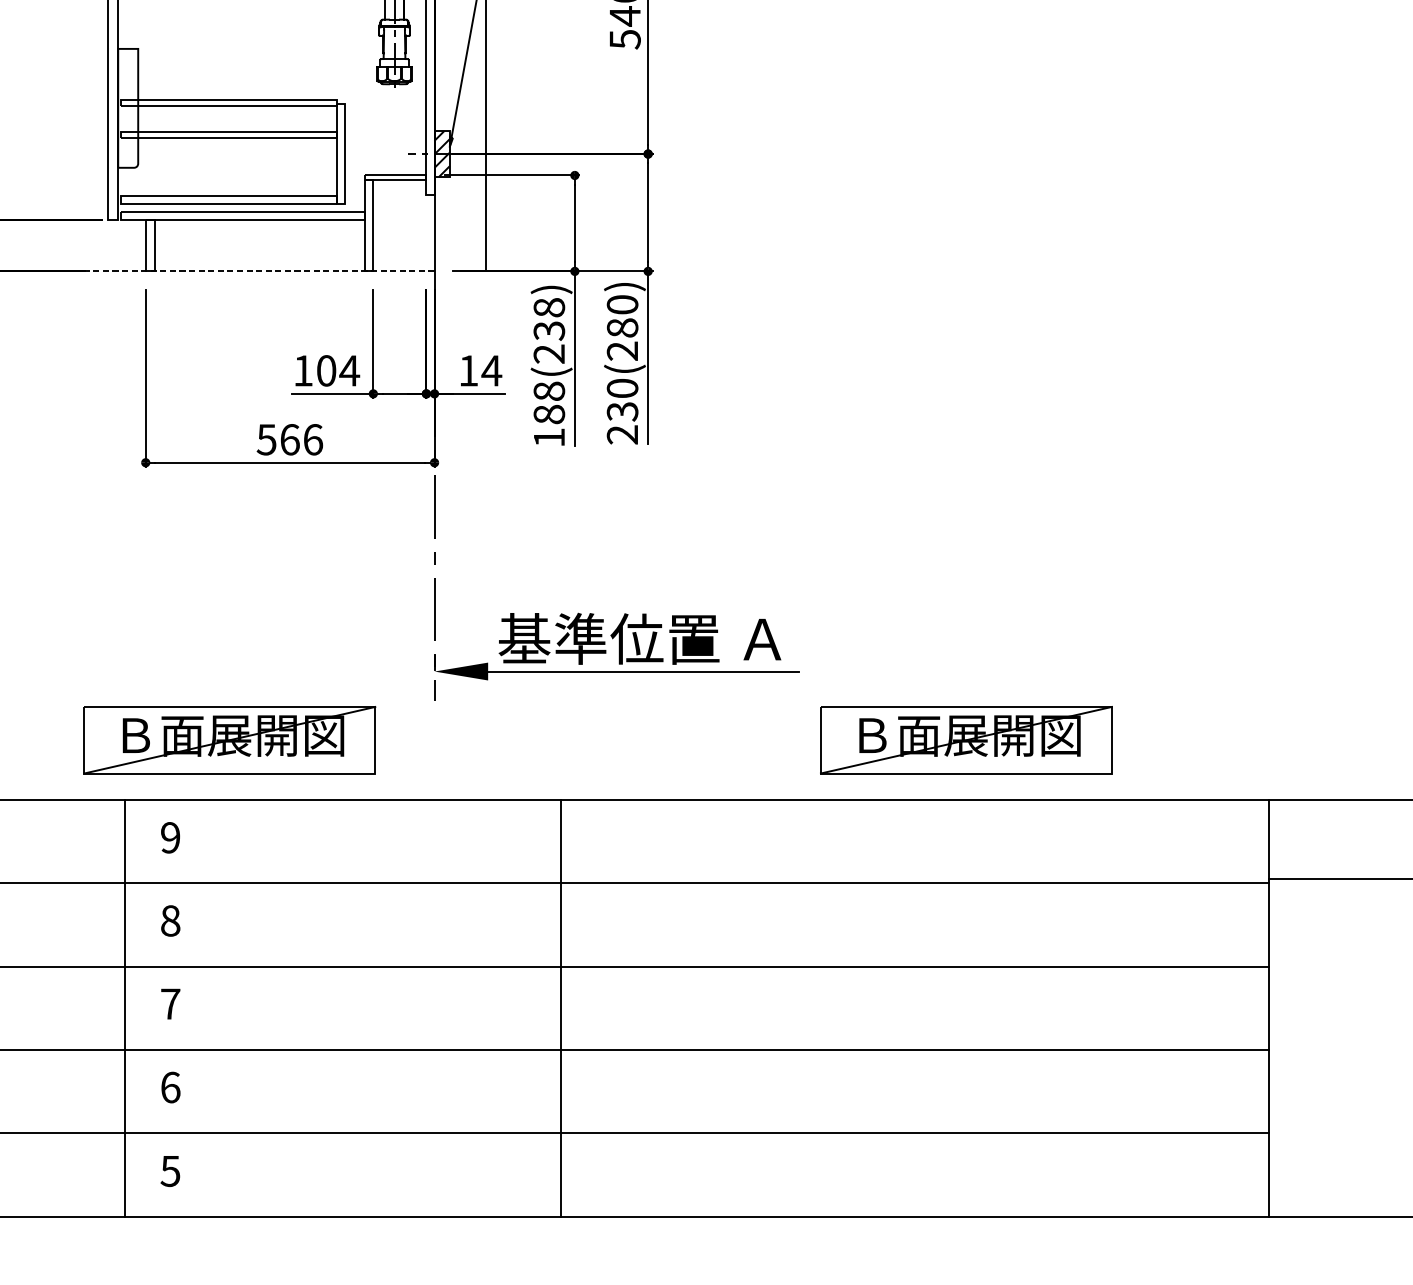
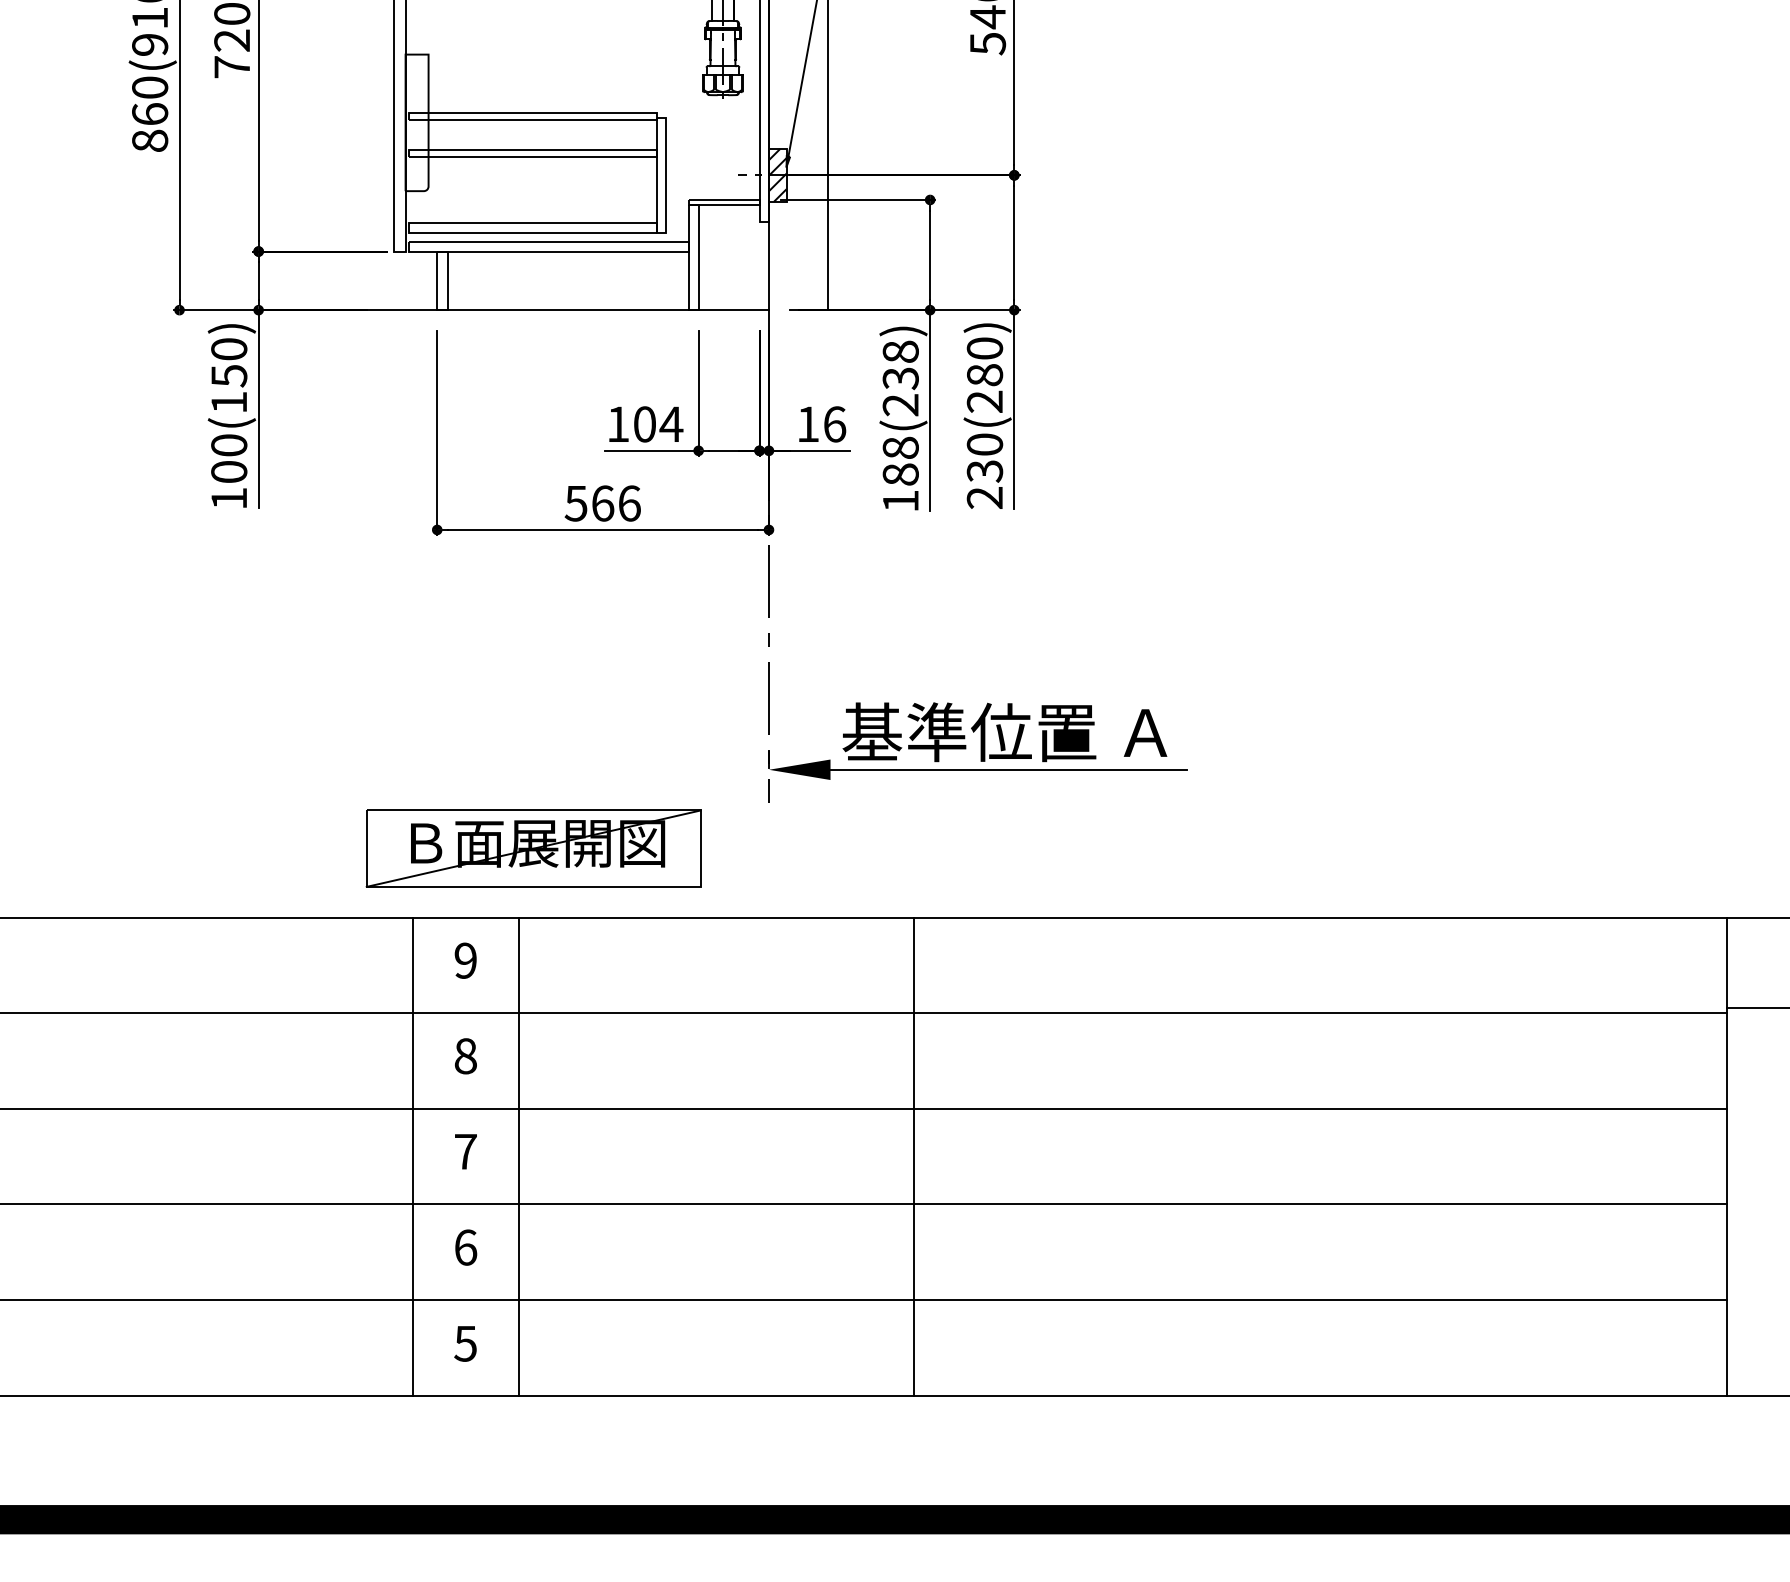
line: (238, 271) -> (543, 310), dashed -> solid
text: (491, 370) -> (834, 424), 14 -> 16
part: (966, 740) -> (1379, 848), removed
line: (217, 1008) -> (519, 1156), added

